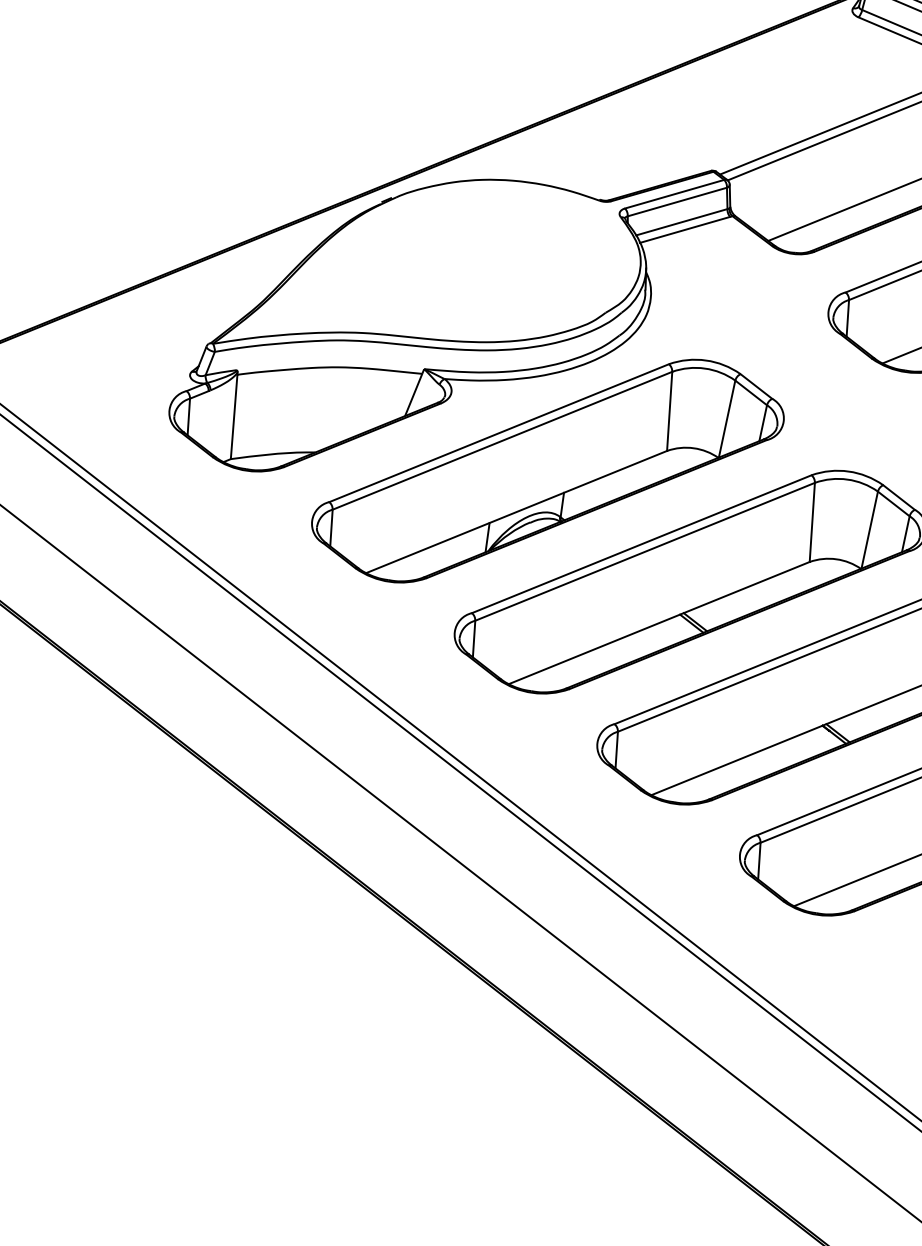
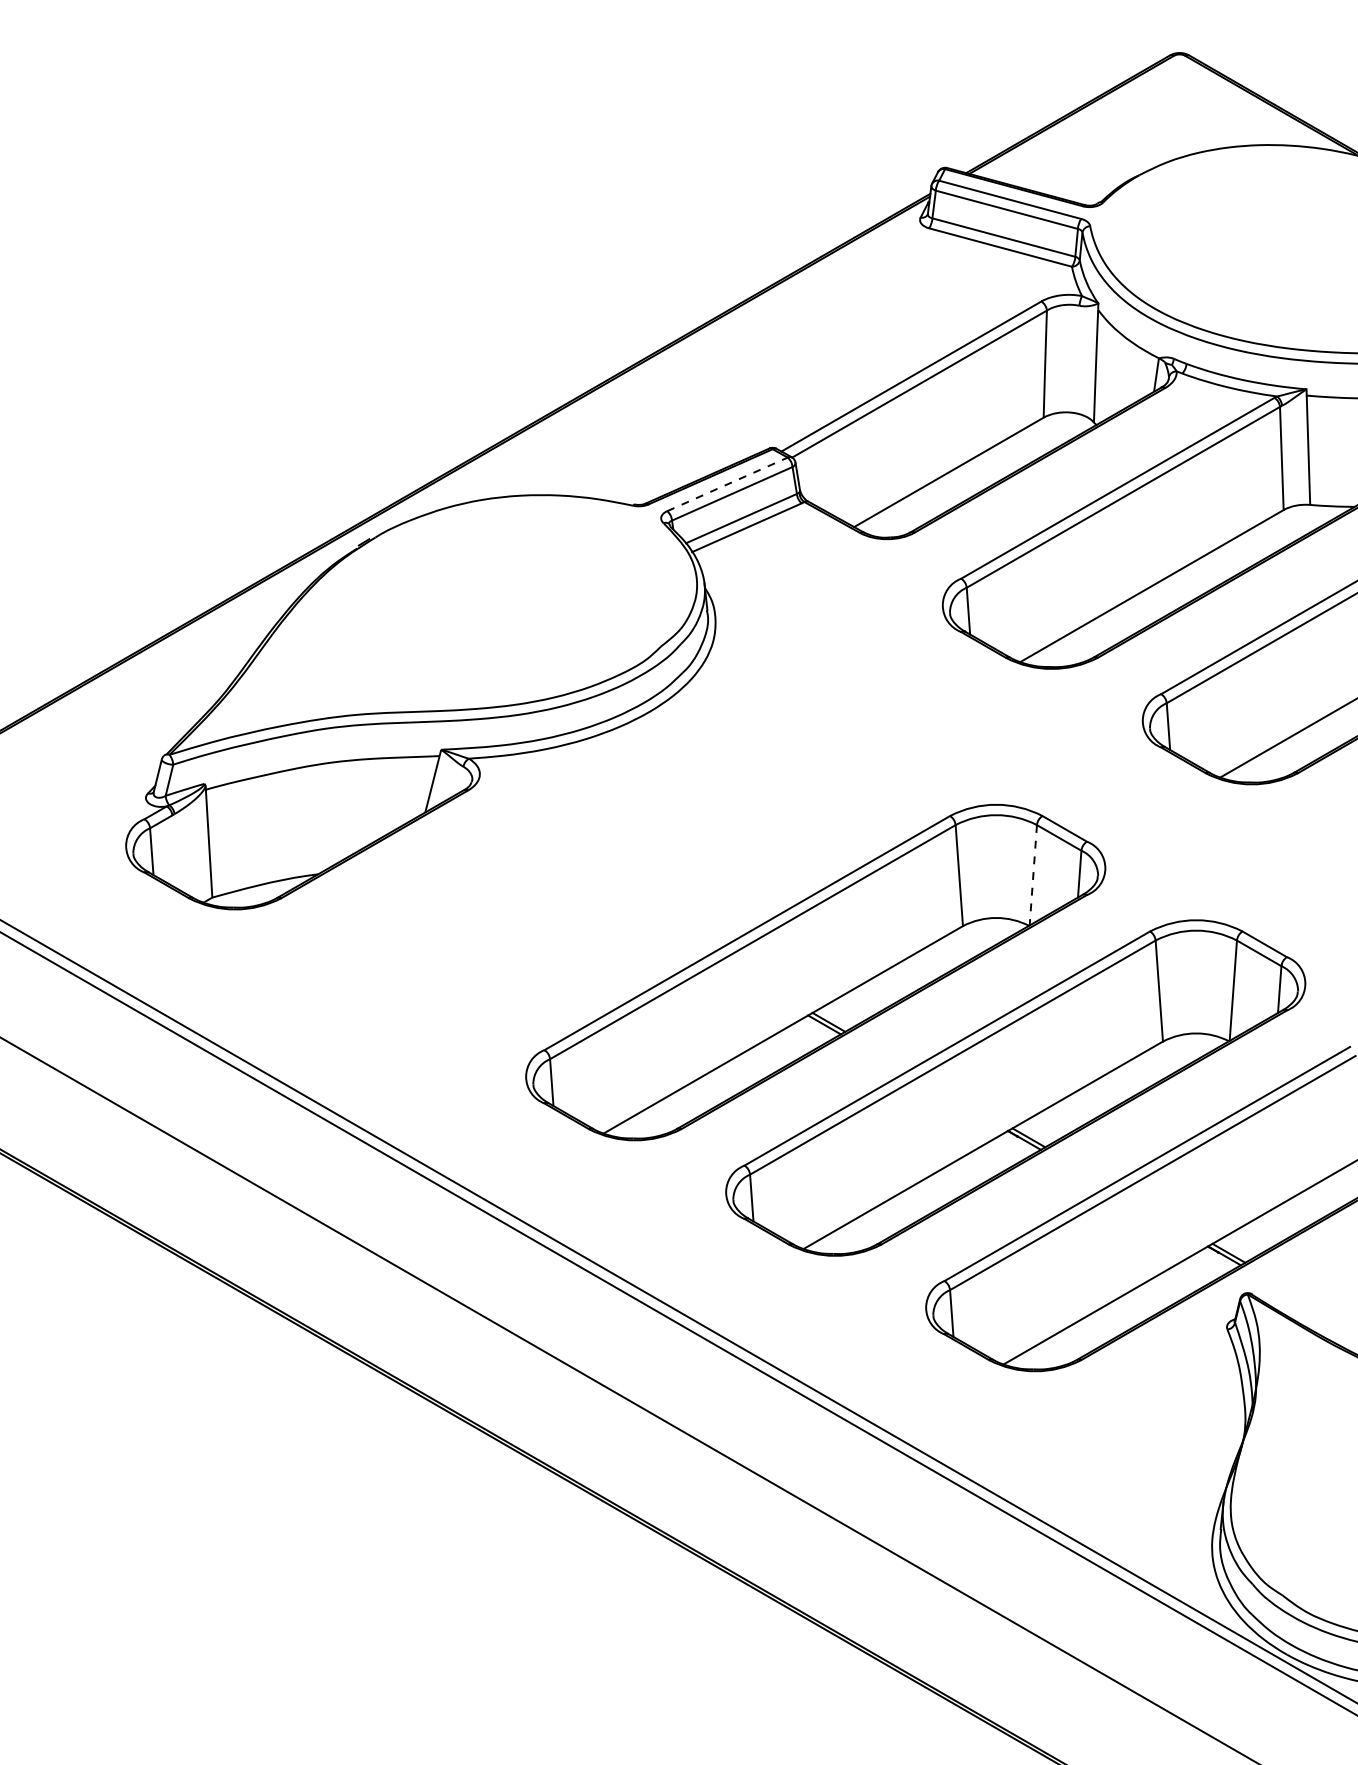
line: (674, 194) -> (727, 484), solid -> dashed
part: (547, 470) -> (615, 856), removed
line: (869, 530) -> (1033, 875), solid -> dashed

